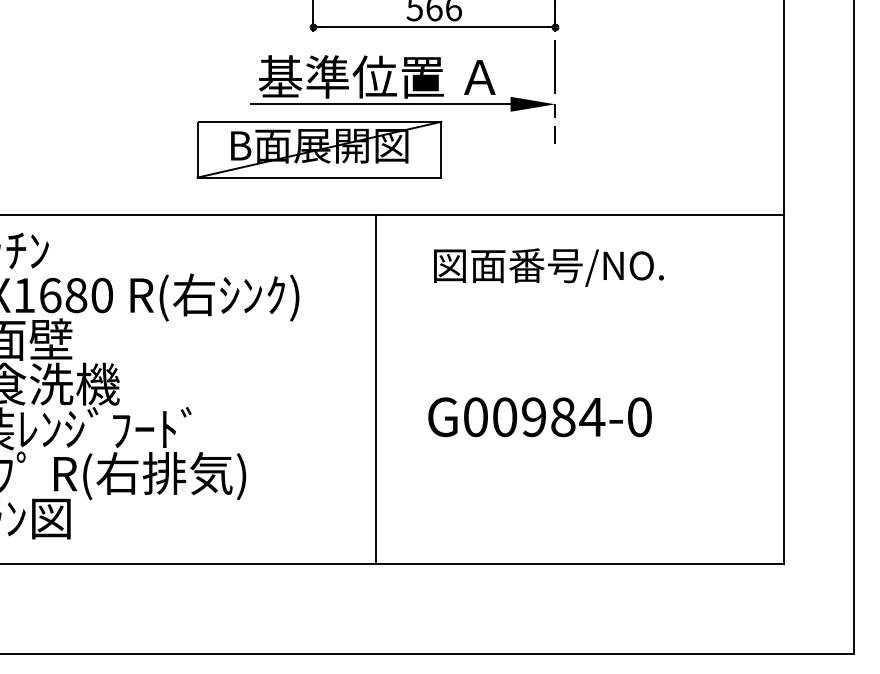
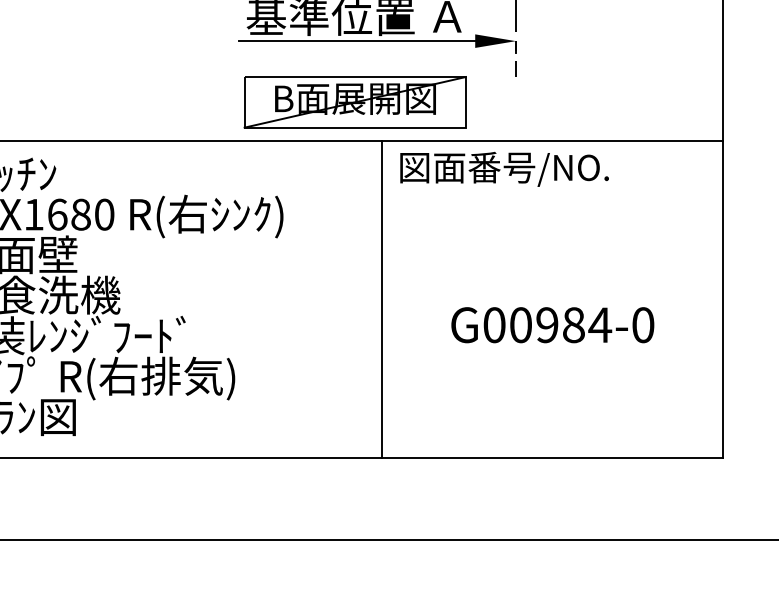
part: (319, 149) -> (355, 102), moved
text: (548, 267) -> (504, 169), moved
line: (375, 388) -> (381, 299), moved
text: (539, 417) -> (552, 325), moved

